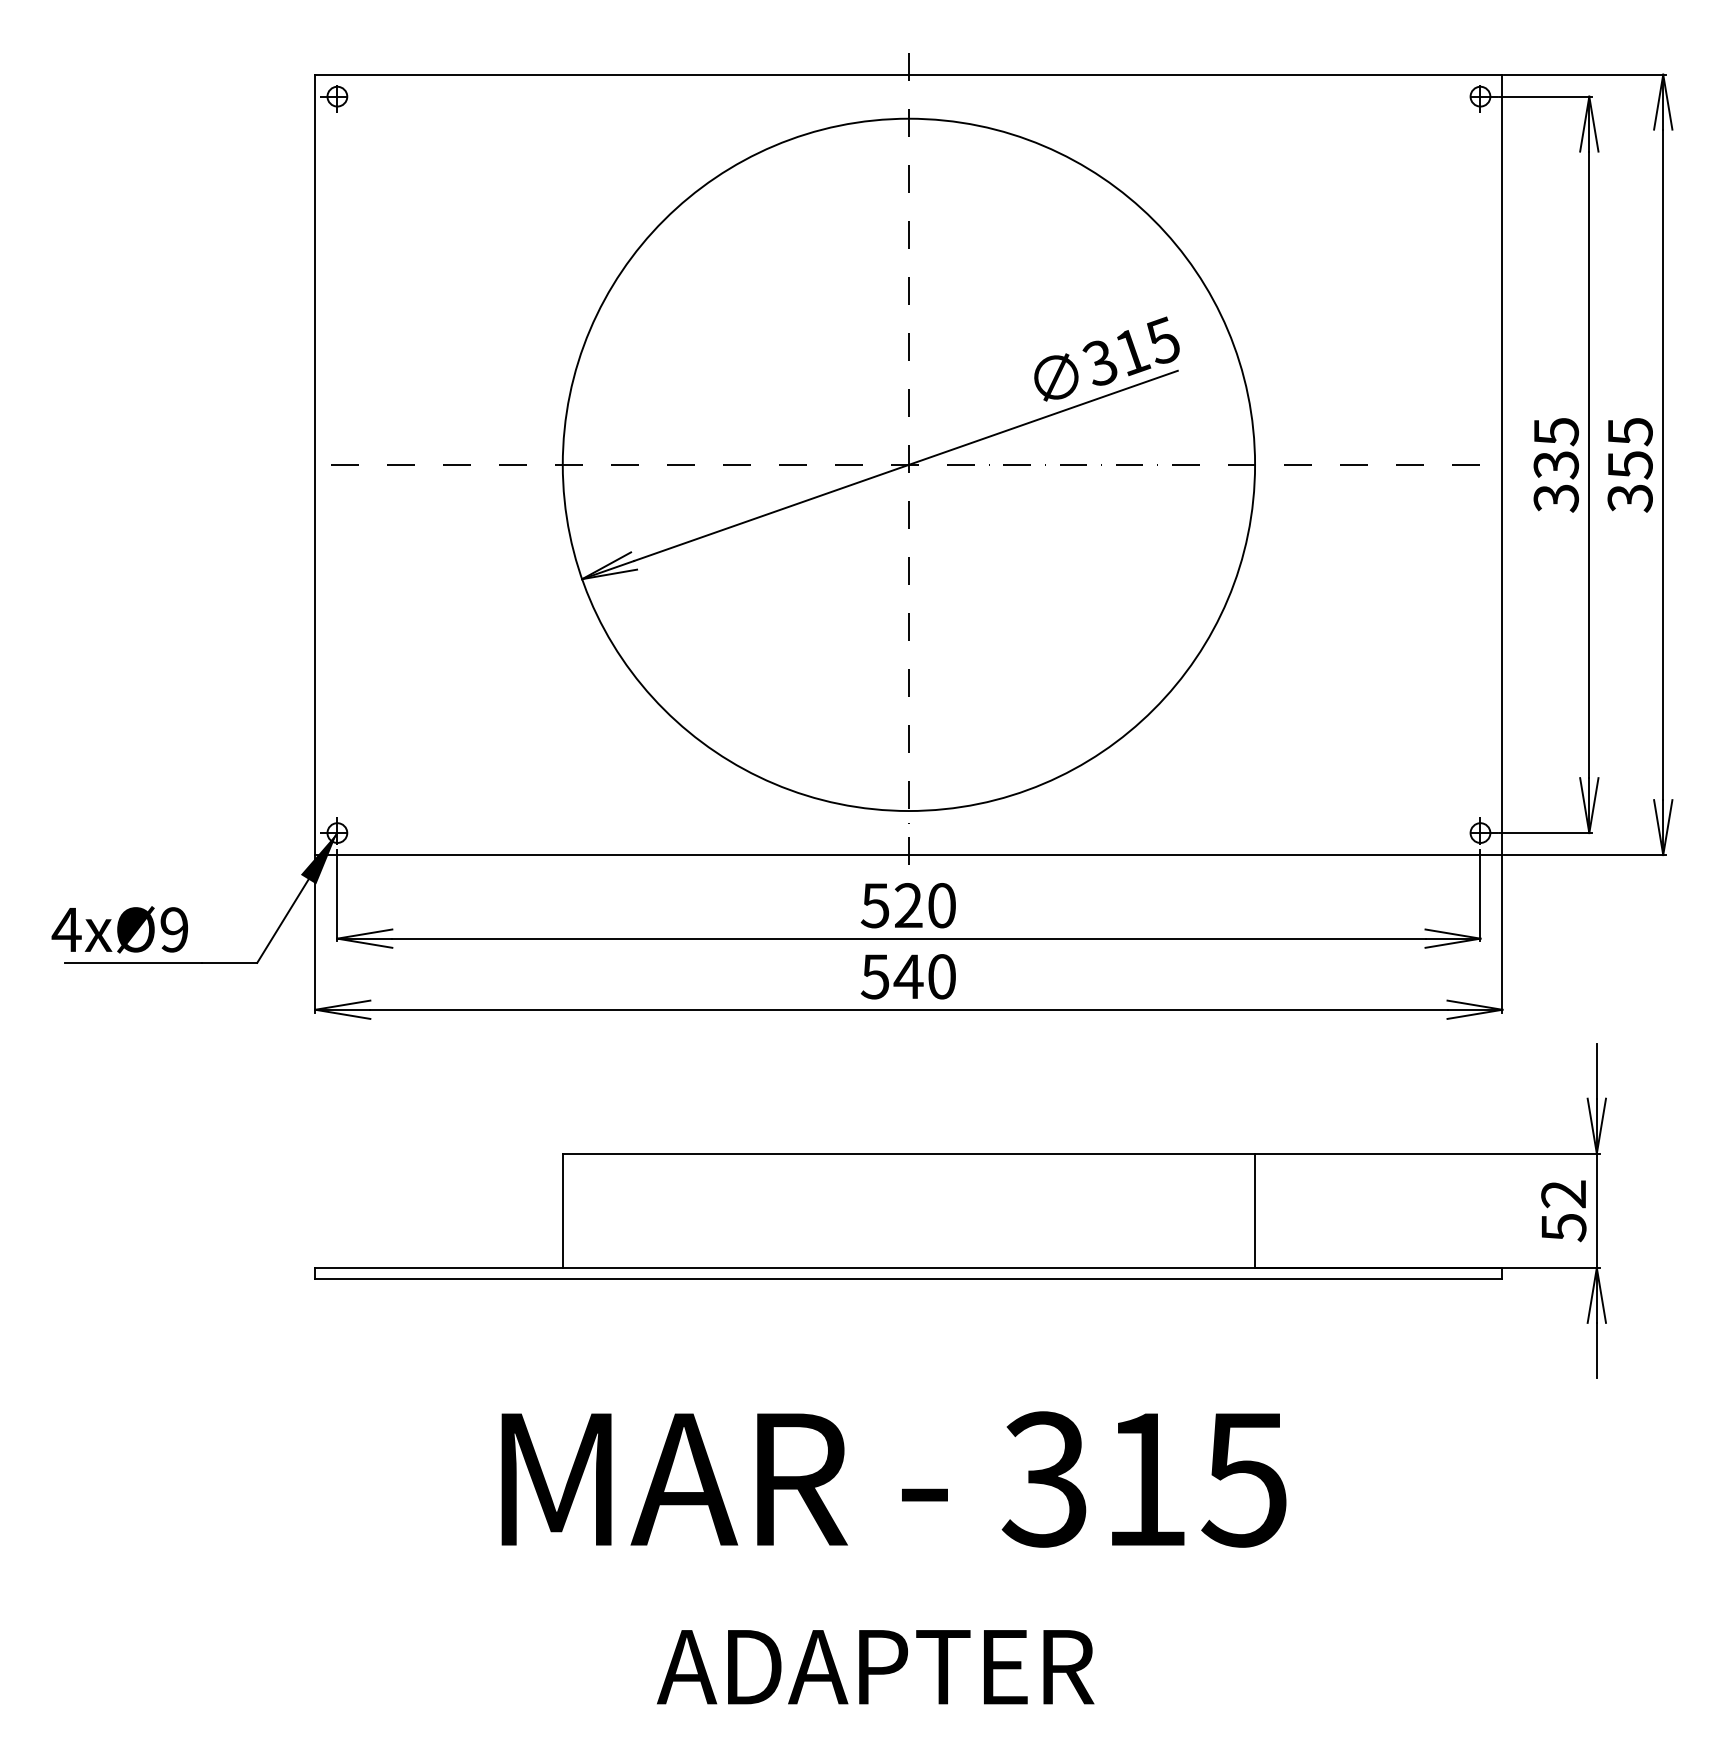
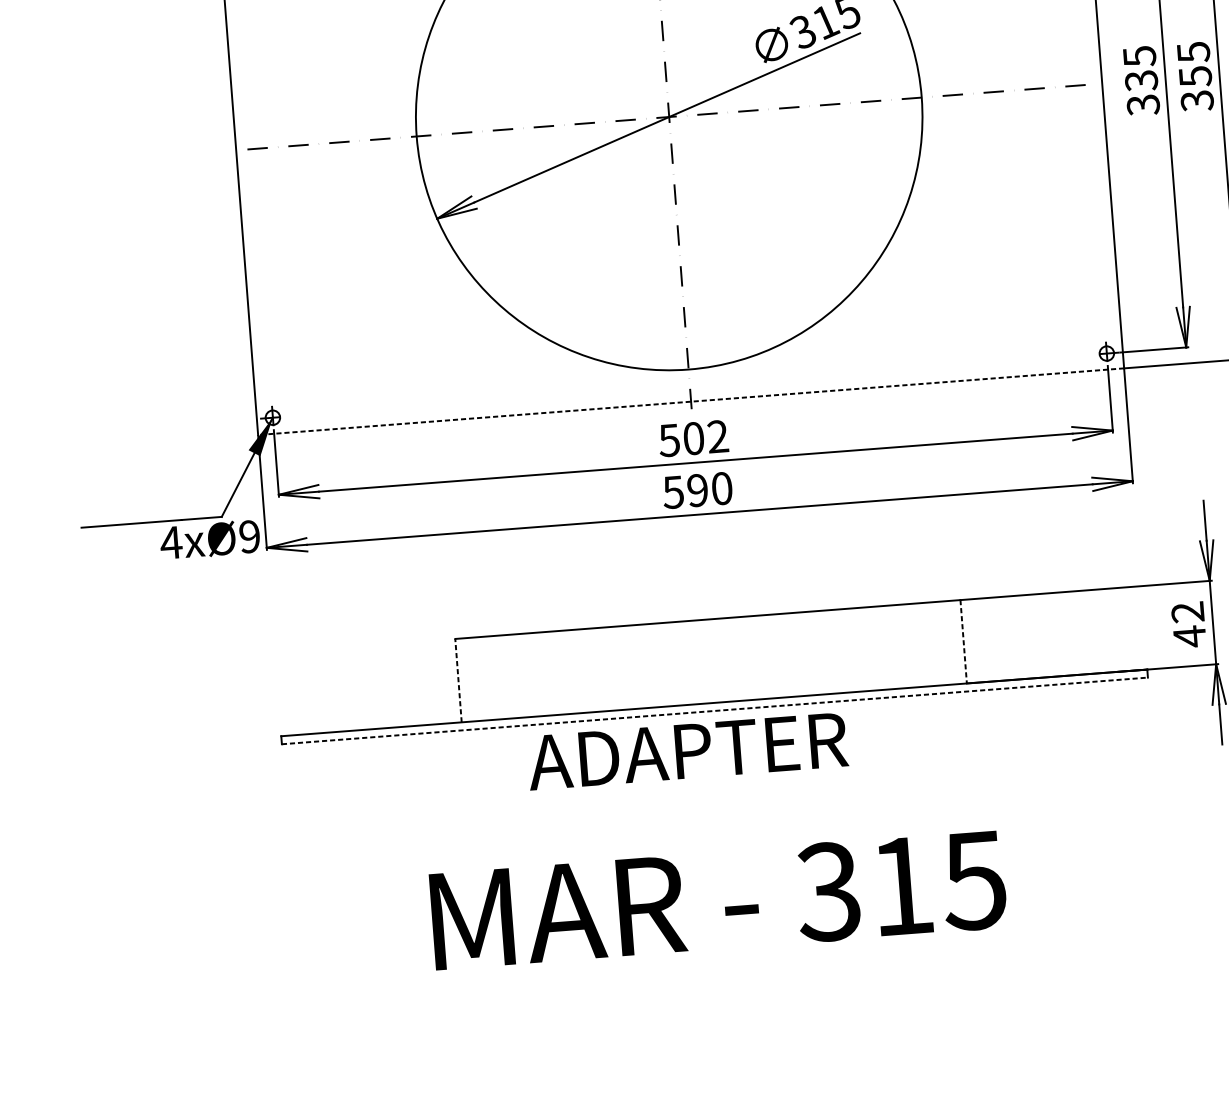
line: (908, 855) -> (690, 402), solid -> dashed
text: (925, 905) -> (706, 437), 520 -> 502
text: (119, 929) -> (209, 539), moved
text: (908, 976) -> (697, 490), 540 -> 590
line: (562, 1210) -> (458, 680), solid -> dashed
line: (1255, 1211) -> (963, 642), solid -> dashed
text: (1563, 1227) -> (1189, 636), 52 -> 42
line: (908, 1278) -> (714, 710), solid -> dashed
text: (893, 1479) -> (718, 900), moved
text: (875, 1667) -> (687, 751), moved

